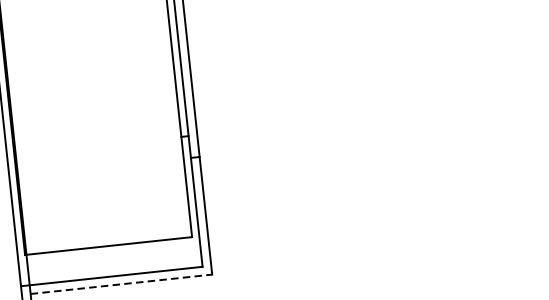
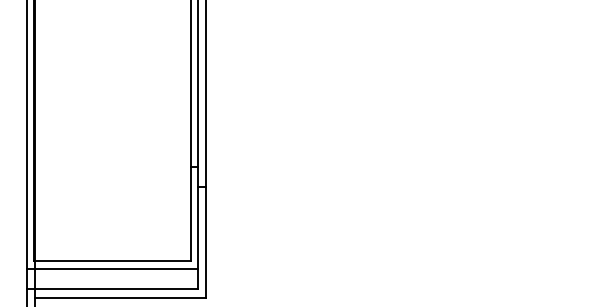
line: (109, 254) -> (112, 268), added
line: (122, 284) -> (121, 297), dashed -> solid

